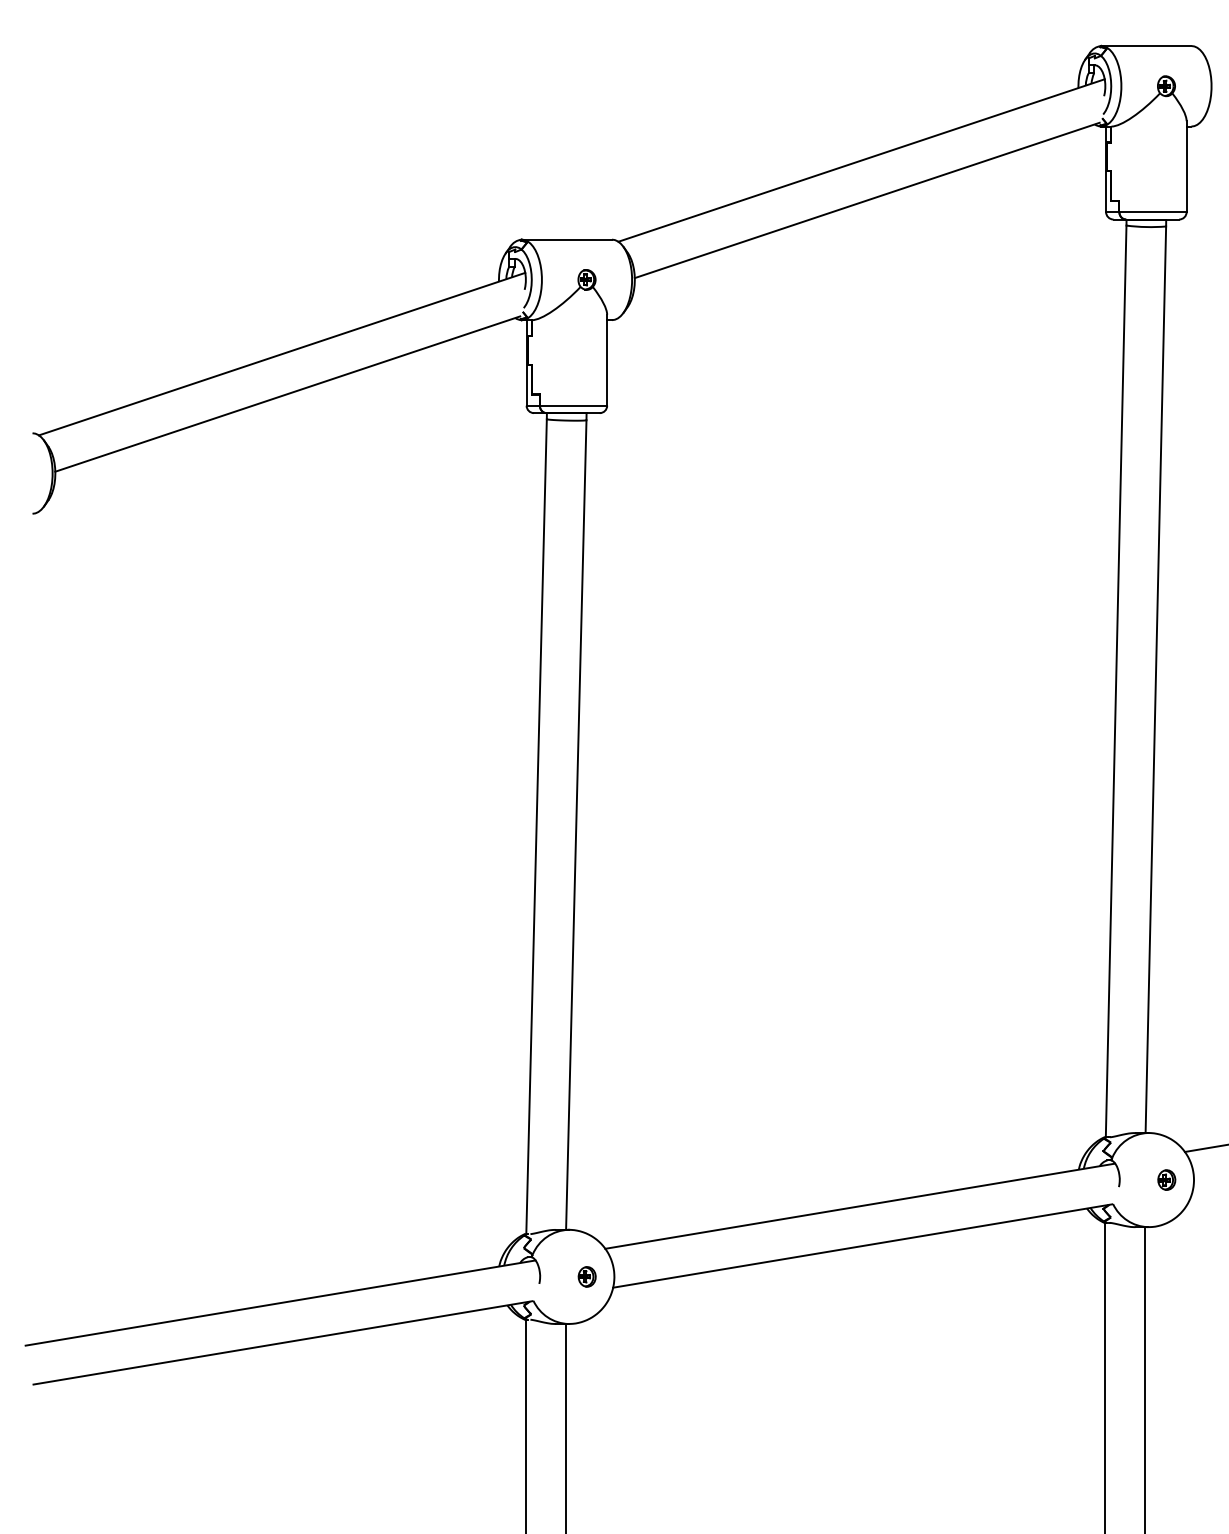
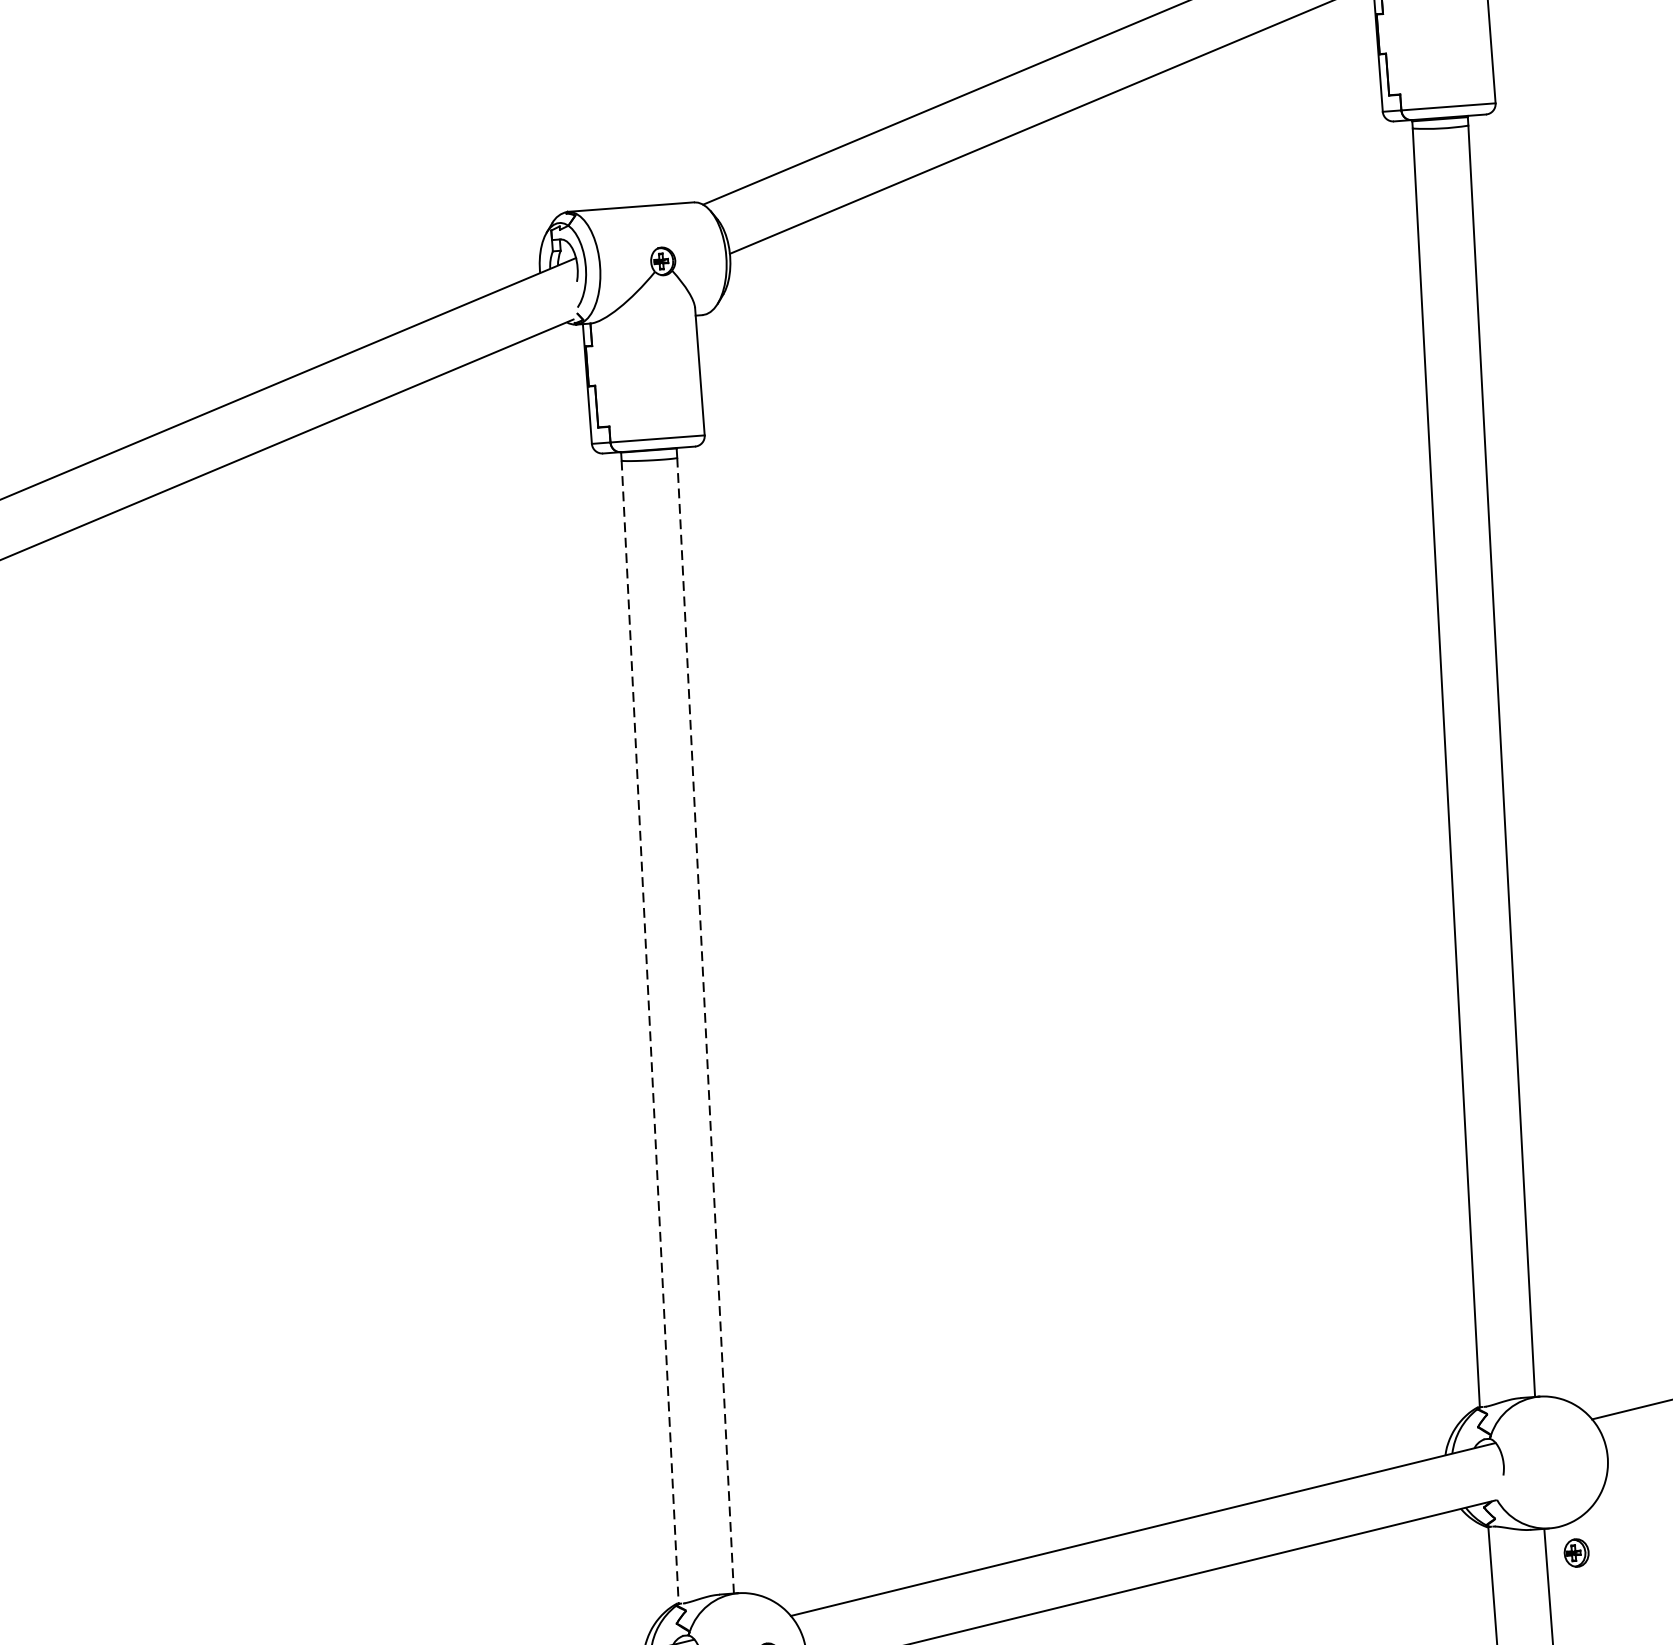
line: (576, 825) -> (705, 1026), solid -> dashed
line: (536, 826) -> (650, 1031), solid -> dashed
part: (1166, 1179) -> (1576, 1552), moved

